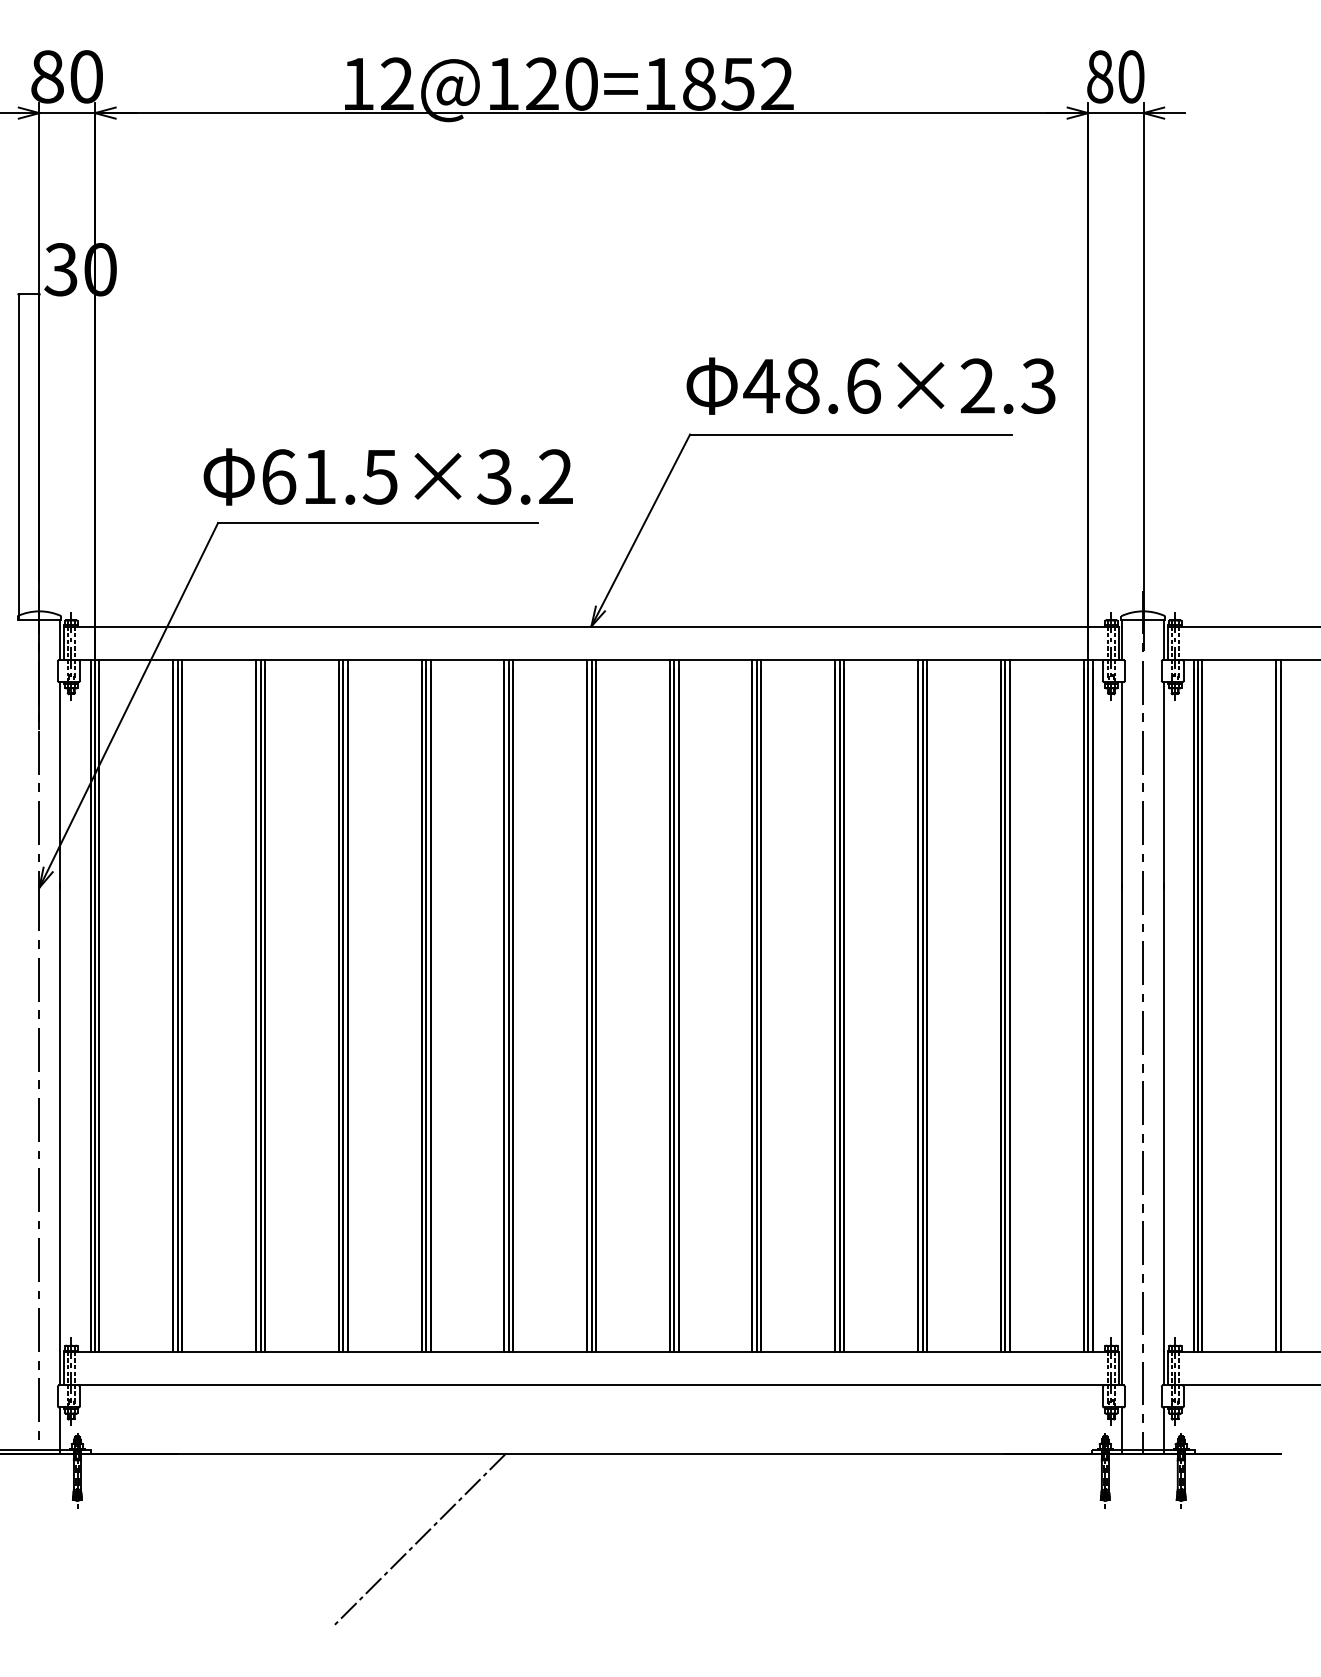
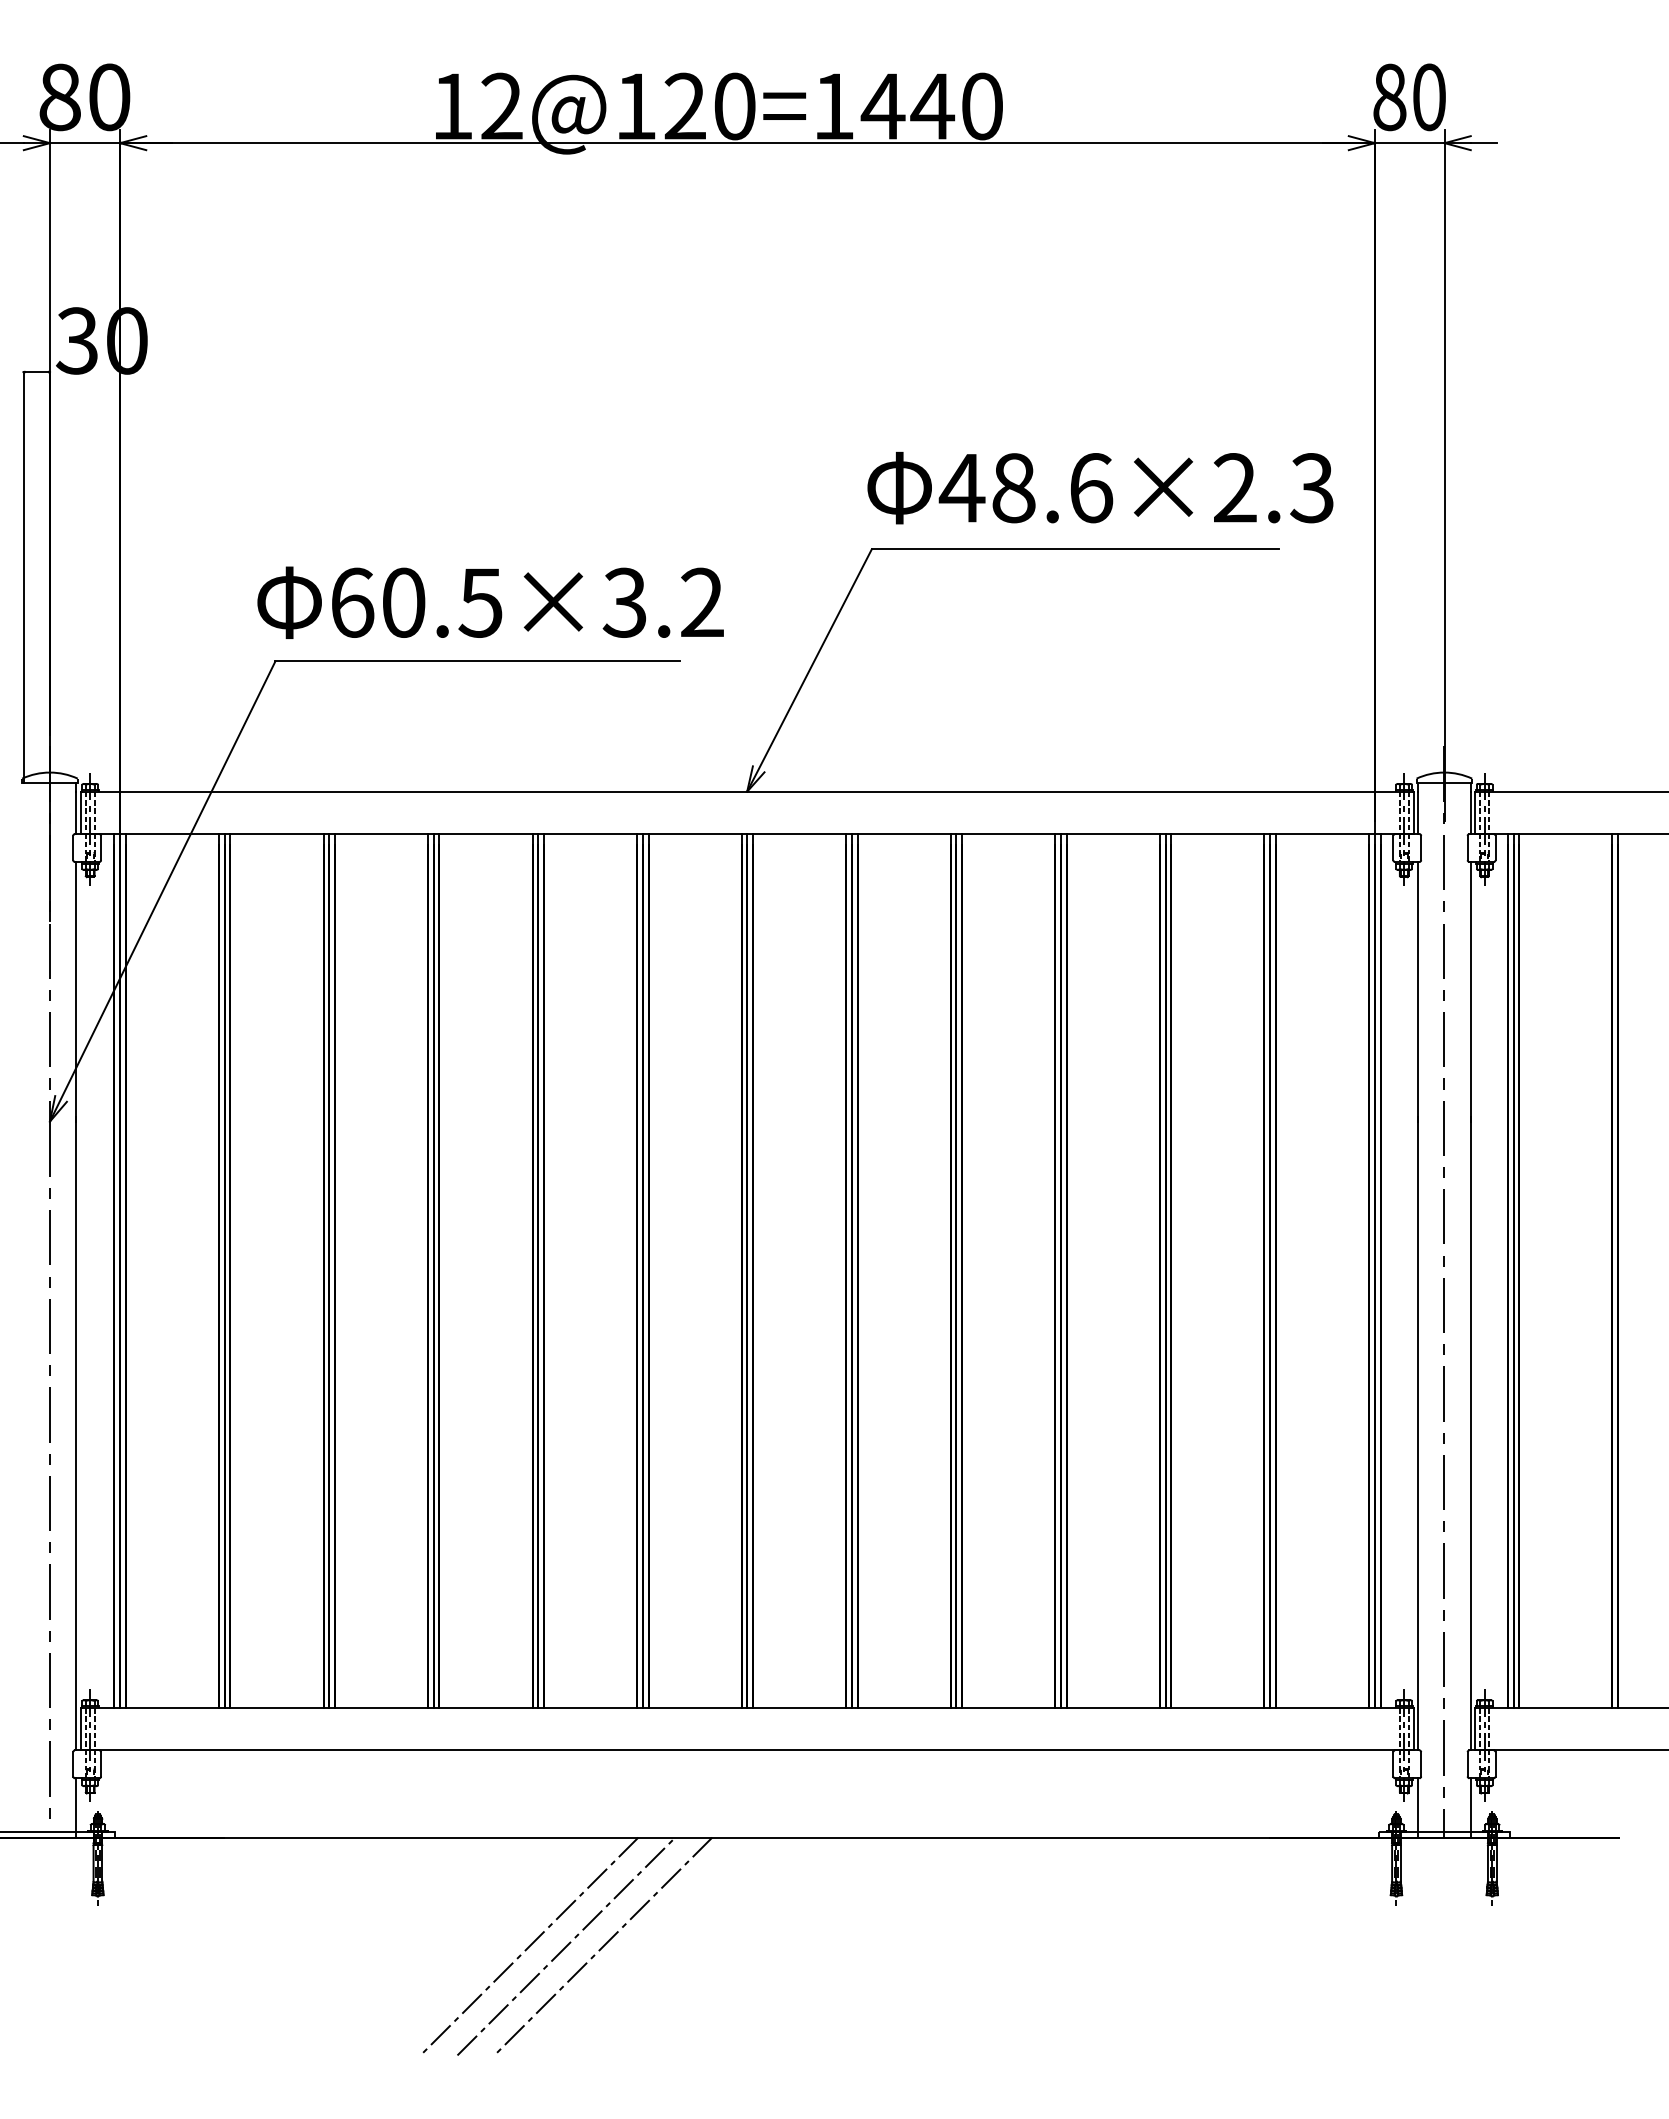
text: (737, 84) -> (931, 106), 12@120=1852 -> 12@120=1440
text: (320, 476) -> (404, 602), 61.5×3.2 -> 60.5×3.2
line: (448, 1540) -> (566, 1946), added
line: (477, 1540) -> (603, 1946), added

